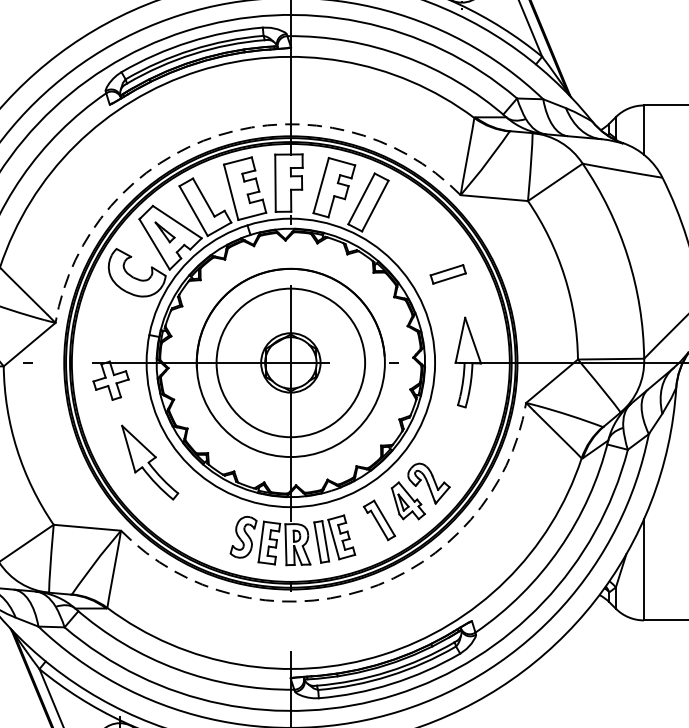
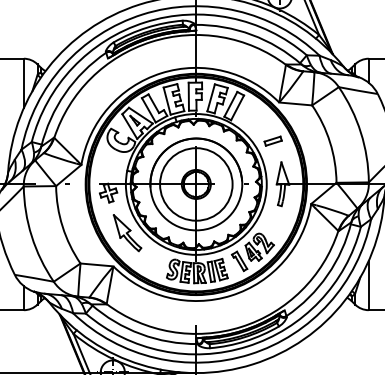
arc: (219, 135) -> (161, 73), dashed -> solid
arc: (362, 590) -> (231, 295), dashed -> solid

